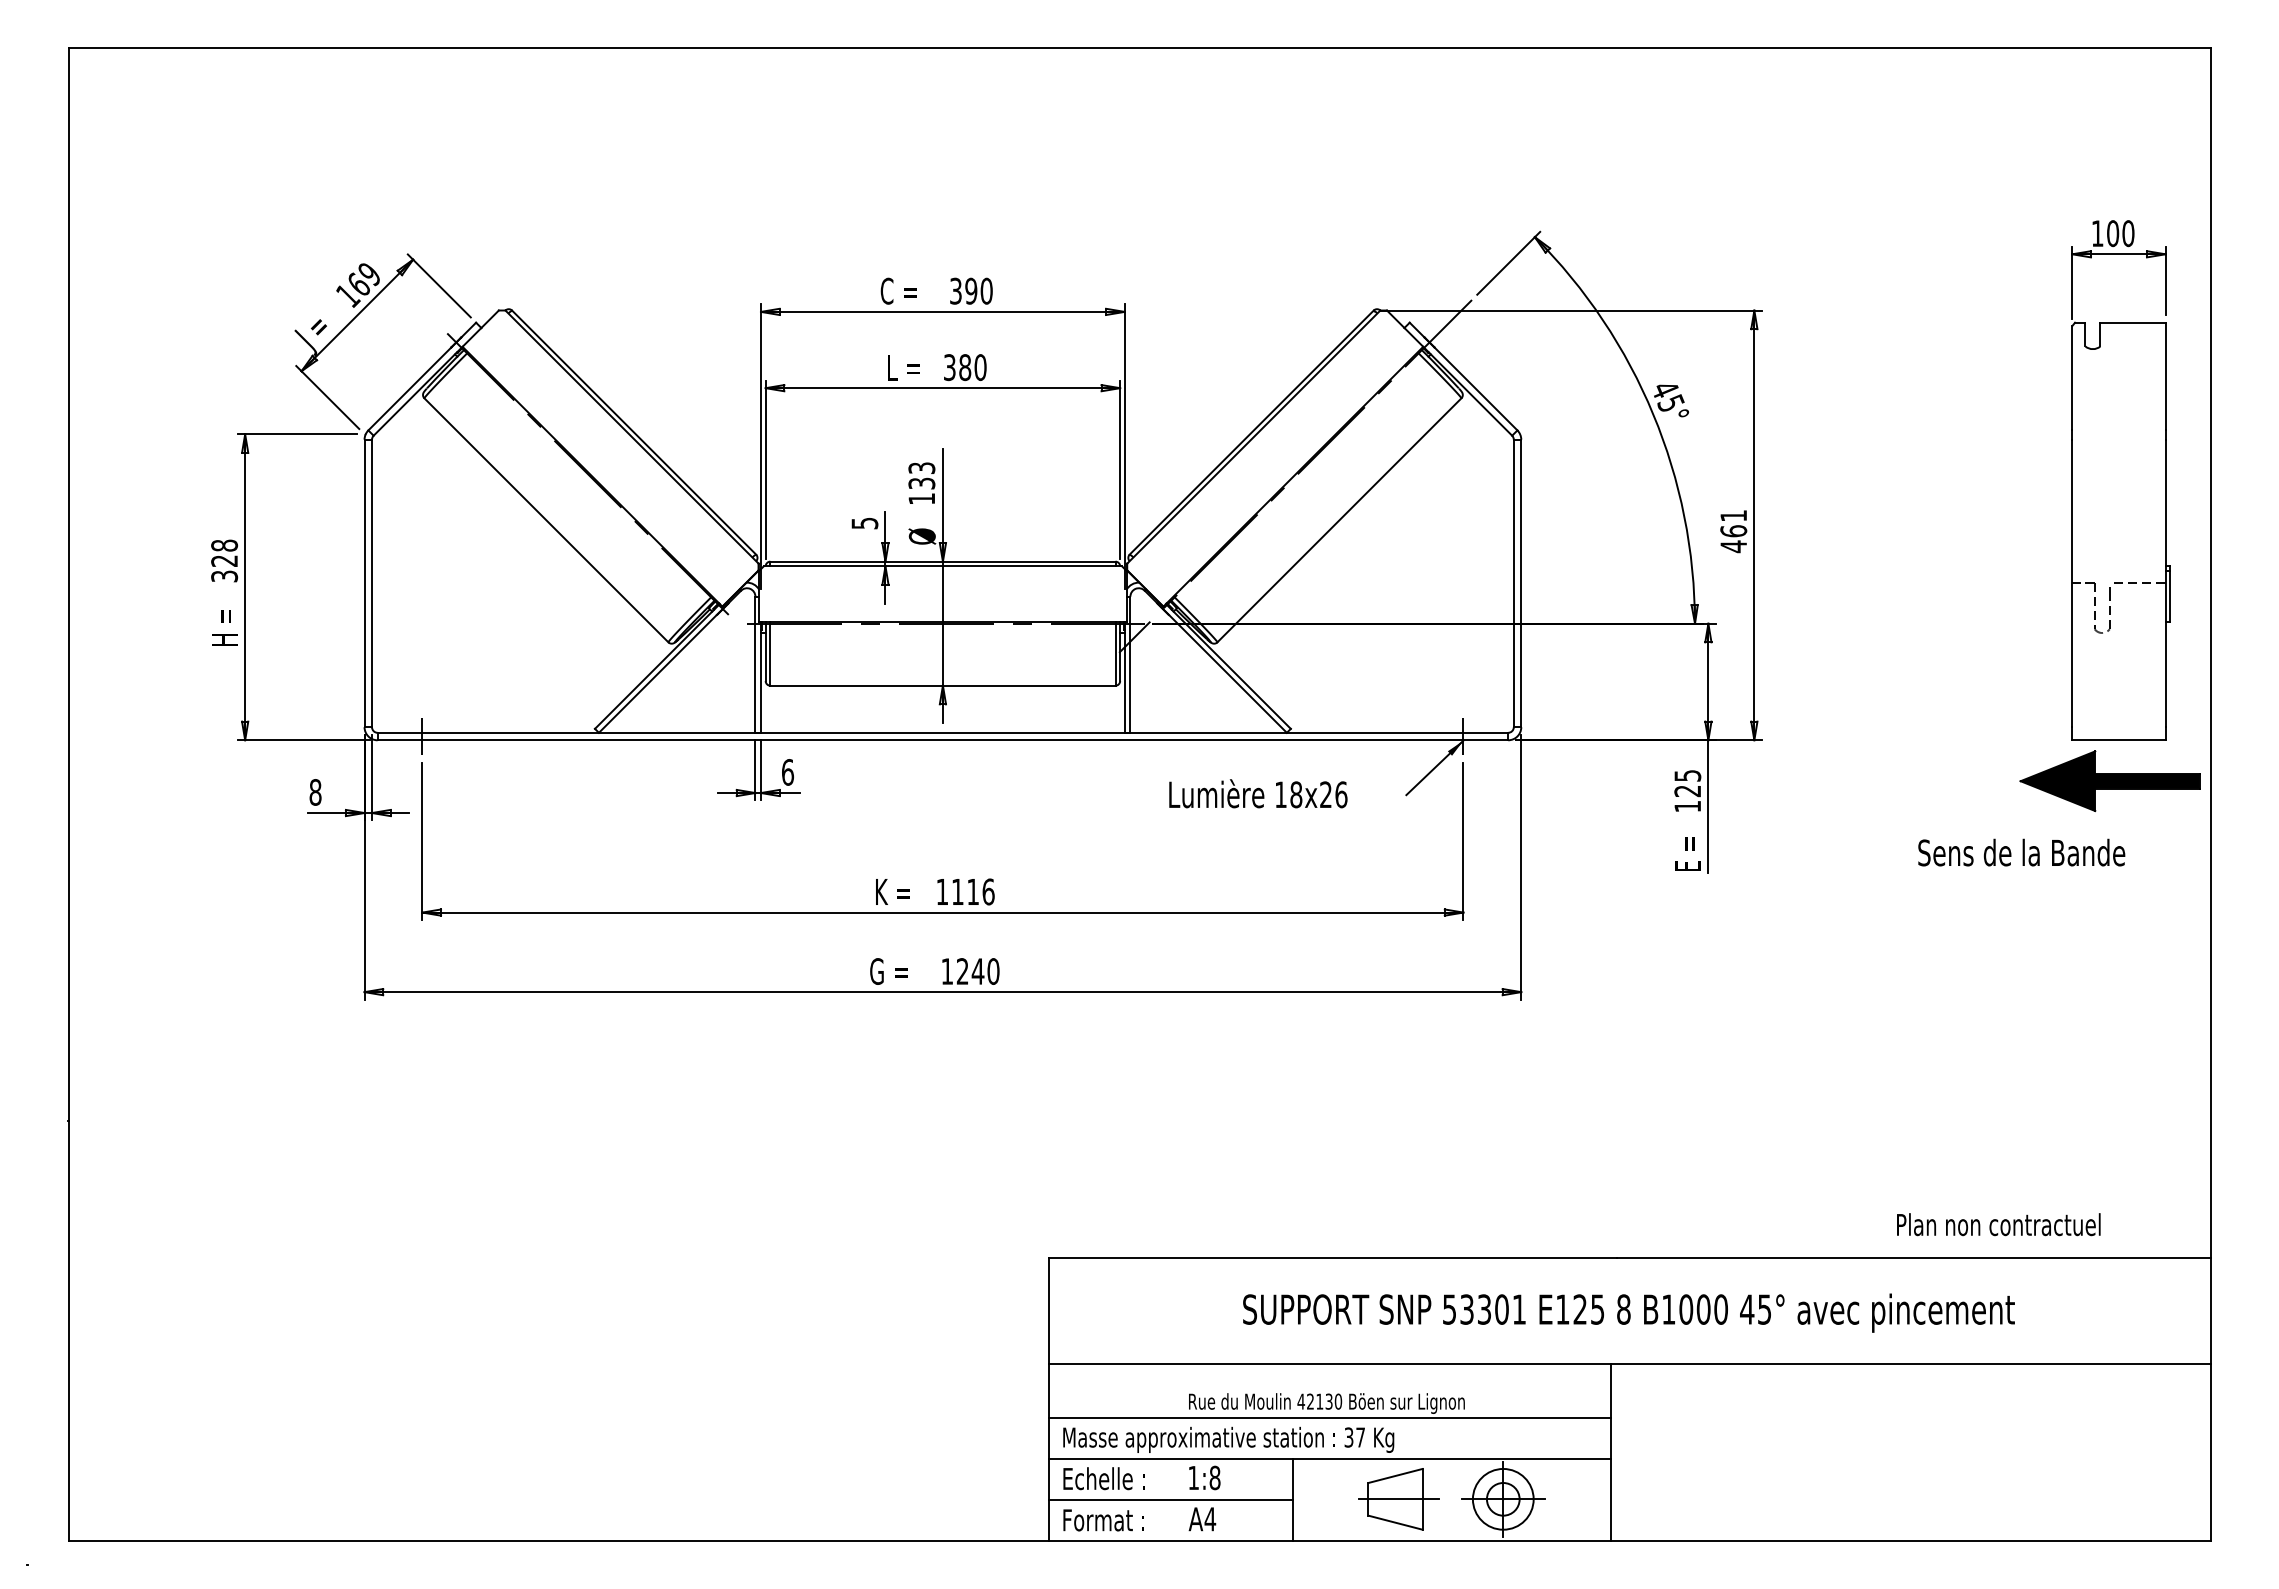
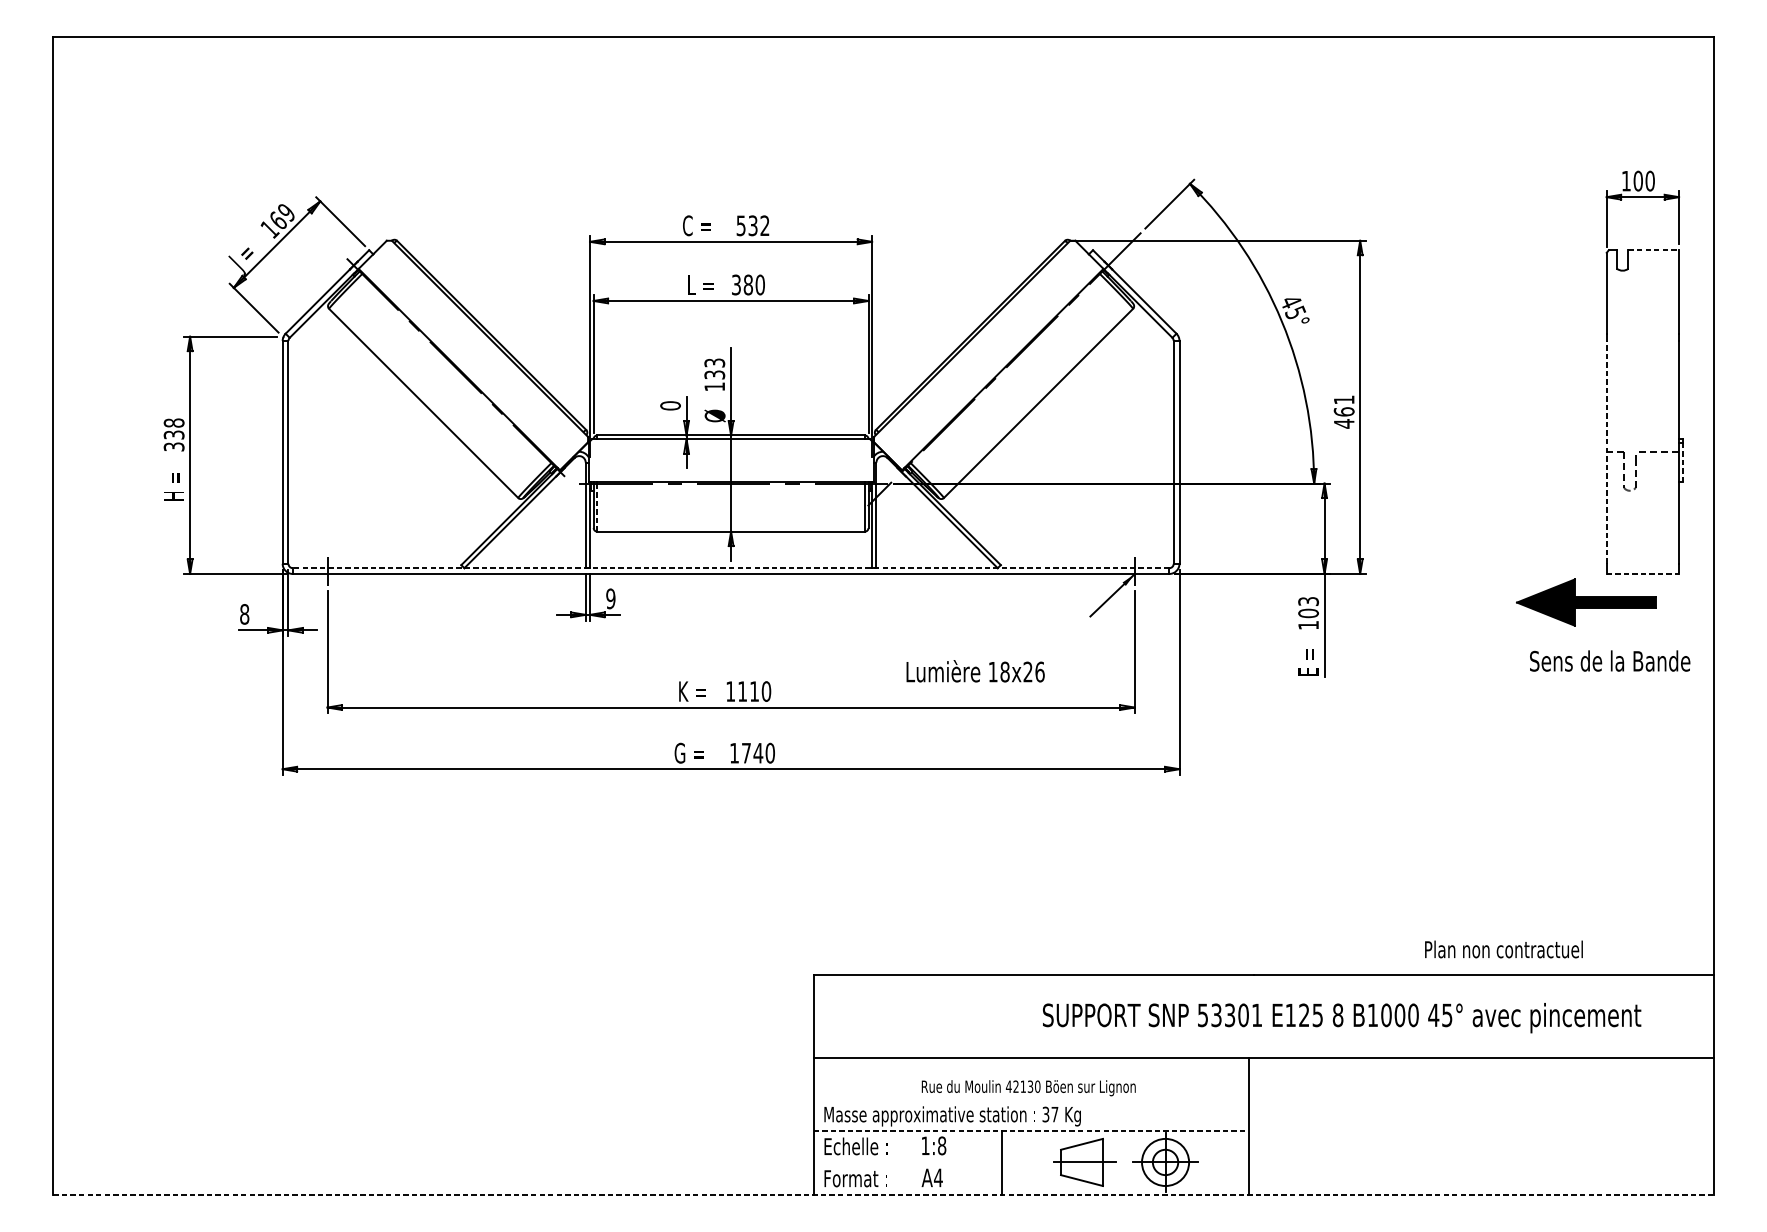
text: (971, 290) -> (753, 225), 390 -> 532
line: (2133, 322) -> (1654, 250), solid -> dashed
text: (864, 523) -> (670, 405), 5 -> 0
text: (224, 560) -> (174, 434), 328 -> 338
line: (2072, 583) -> (1606, 452), solid -> dashed
line: (2170, 596) -> (1682, 462), solid -> dashed
line: (770, 655) -> (597, 508), solid -> dashed
line: (942, 732) -> (730, 567), solid -> dashed
line: (2119, 740) -> (1643, 574), solid -> dashed
text: (787, 772) -> (610, 598), 6 -> 9
part: (2109, 781) -> (1585, 602), moved
text: (1687, 783) -> (1308, 607), 125 -> 103
text: (1258, 793) -> (975, 671), moved
text: (2021, 852) -> (1609, 660), moved
text: (988, 891) -> (766, 691), 1116 -> 1110
text: (962, 971) -> (746, 753), 1240 -> 1740
text: (1998, 1224) -> (1503, 949), moved
text: (1628, 1312) -> (1341, 1017), moved
line: (1330, 1418) -> (1031, 1099), removed
line: (1330, 1459) -> (1031, 1131), solid -> dashed
line: (1170, 1500) -> (907, 1163), removed
line: (1139, 1541) -> (883, 1195), solid -> dashed

